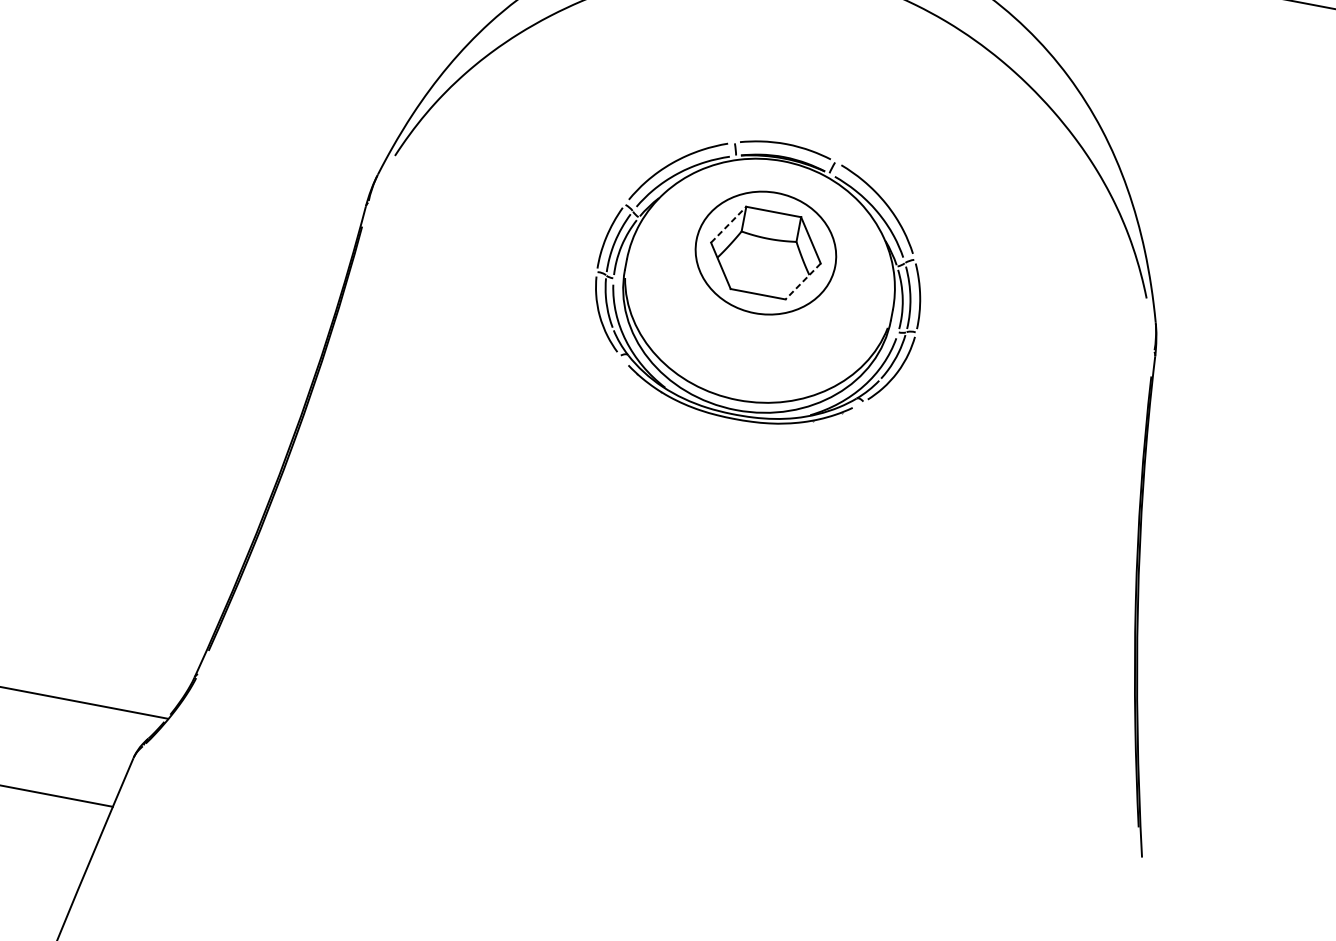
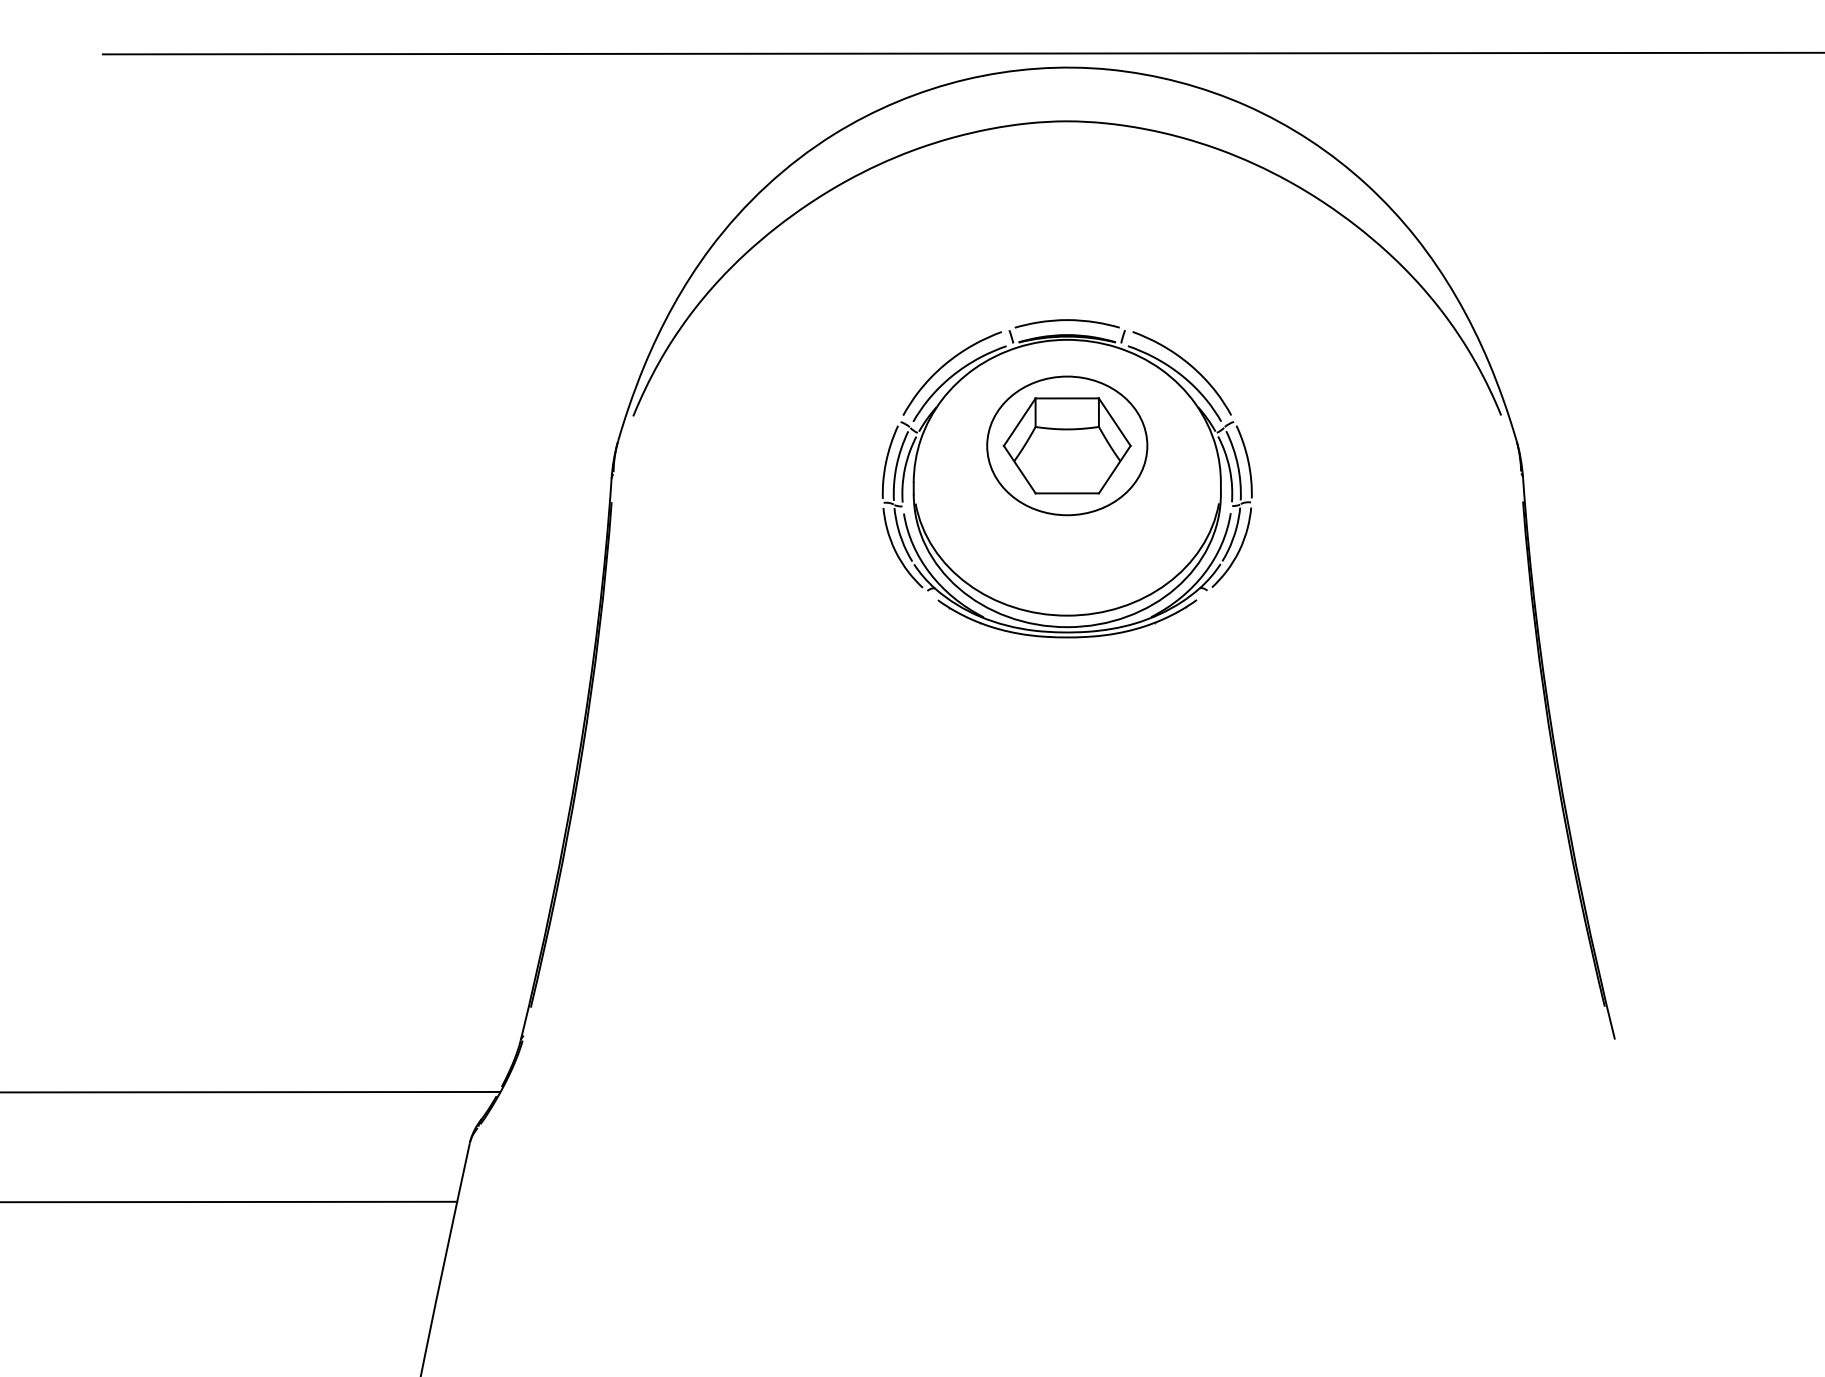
line: (728, 224) -> (1019, 422), dashed -> solid
line: (802, 281) -> (1114, 469), dashed -> solid

